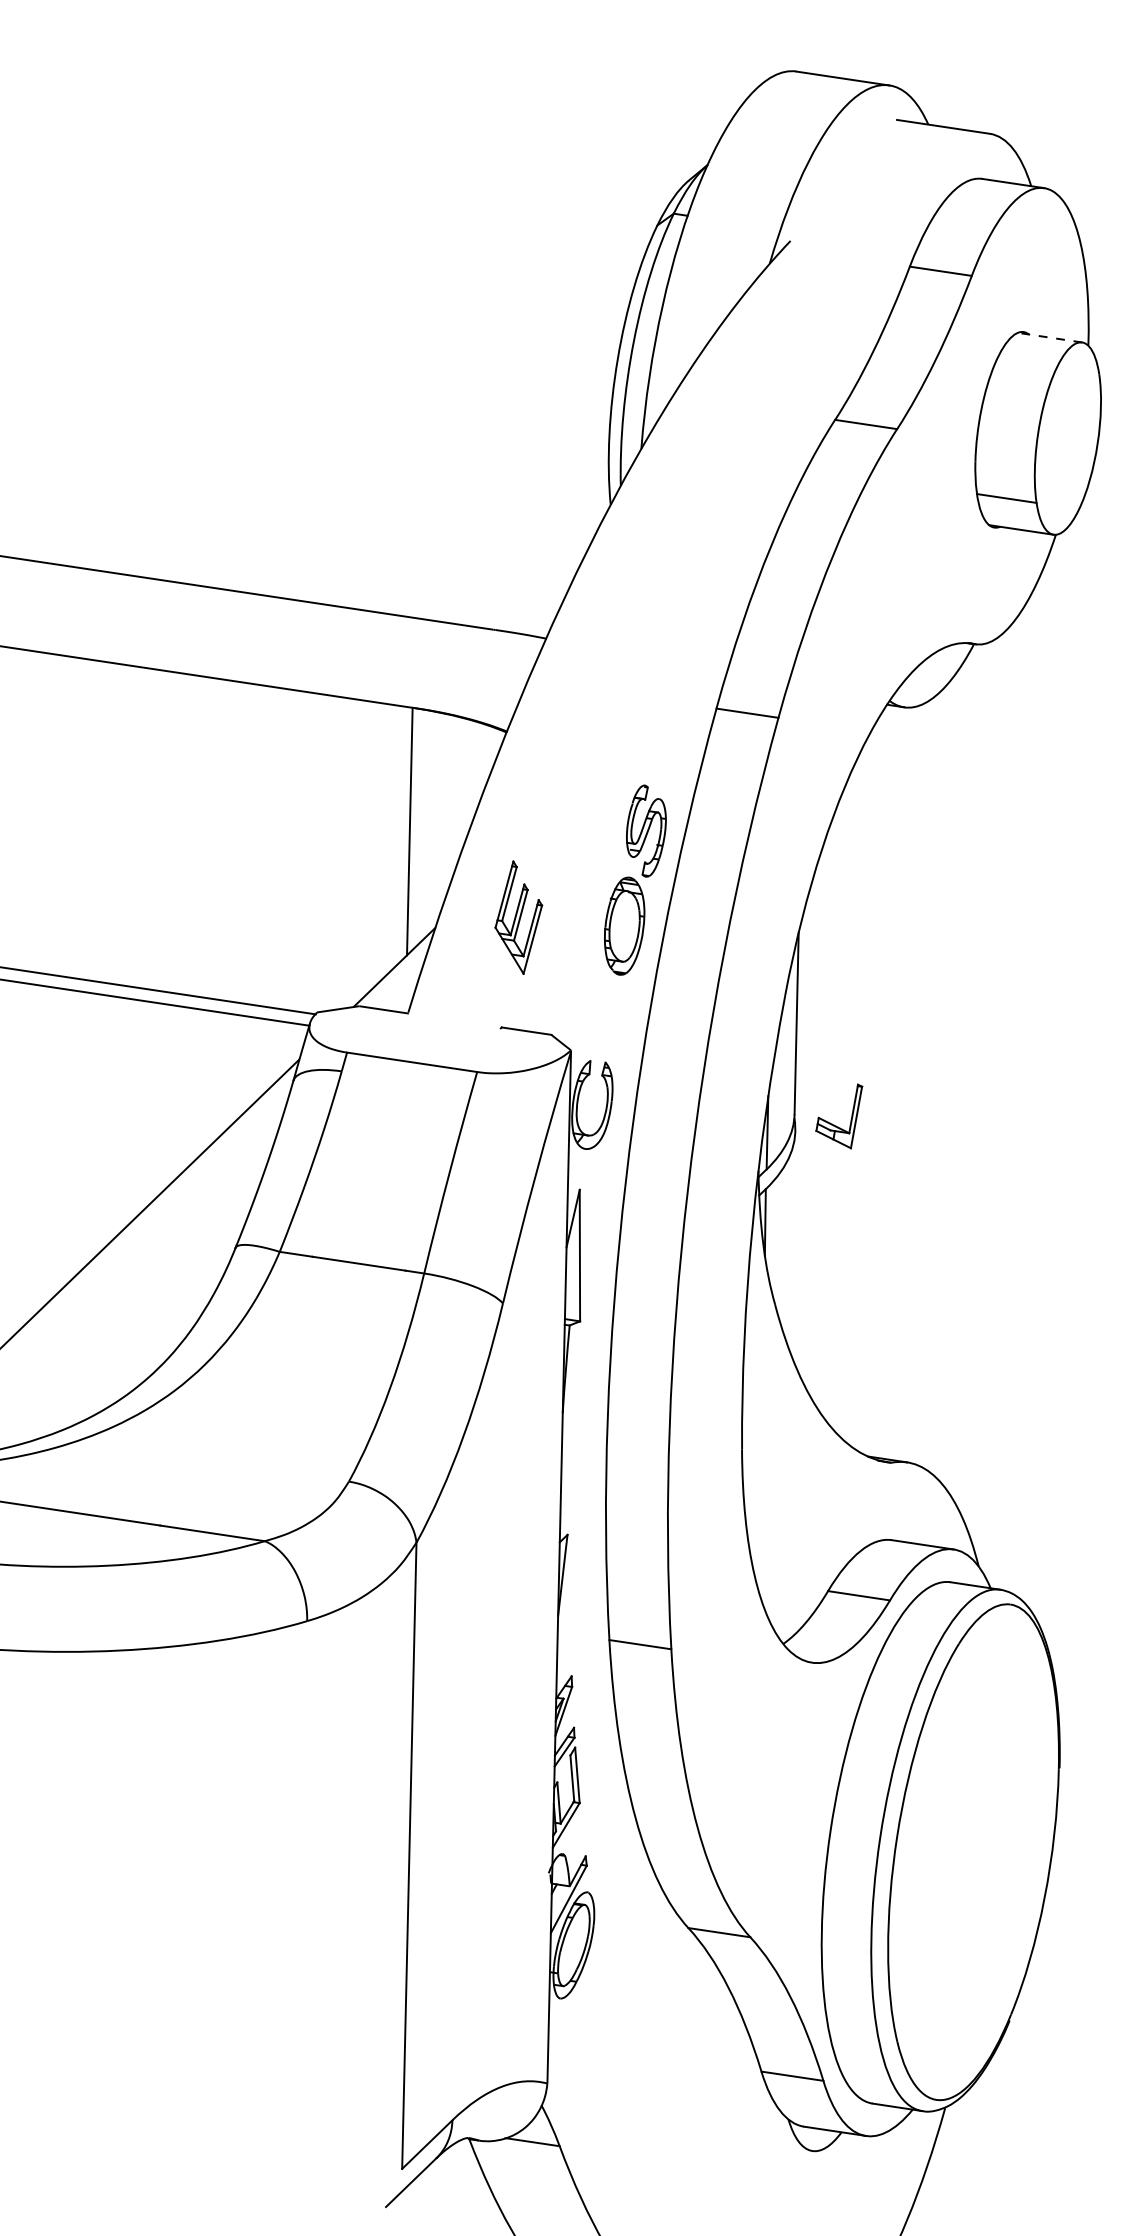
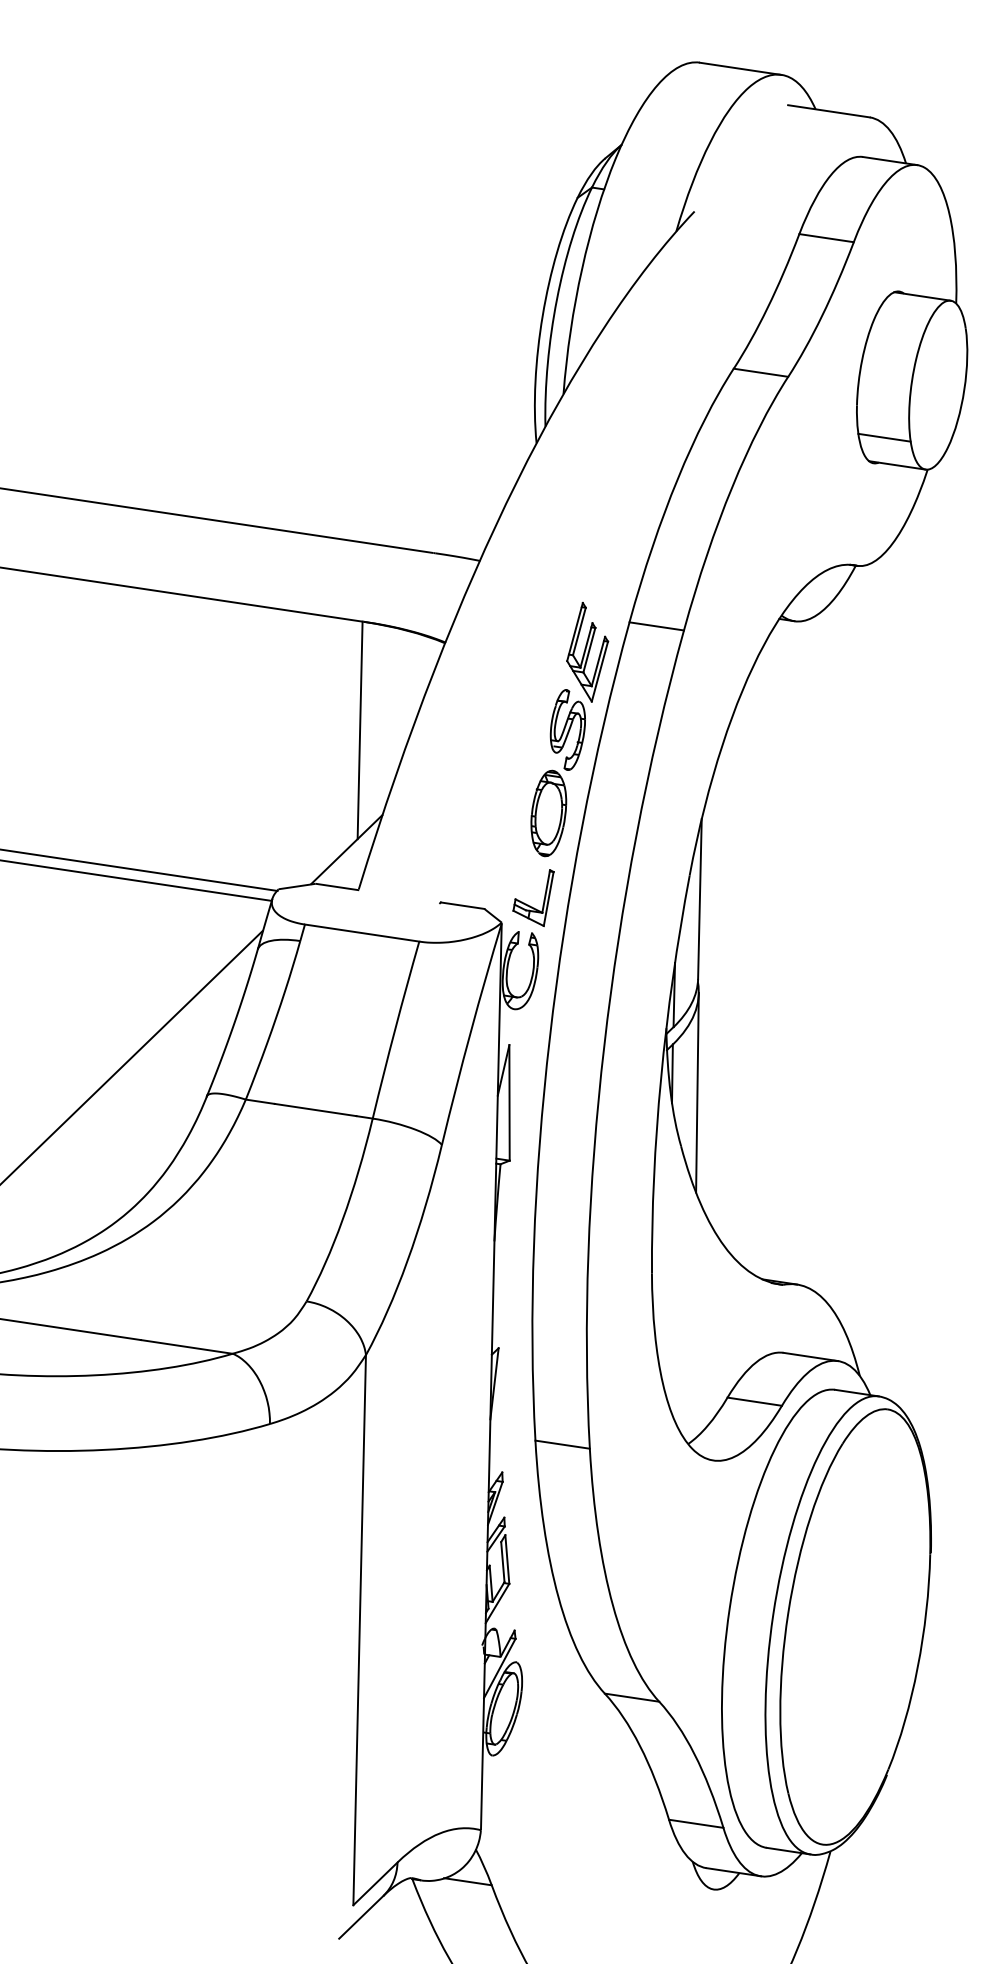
line: (1050, 337) -> (922, 296), dashed -> solid
part: (518, 917) -> (587, 652), moved
part: (834, 1124) -> (529, 905), moved
line: (793, 1243) -> (697, 1092), added

